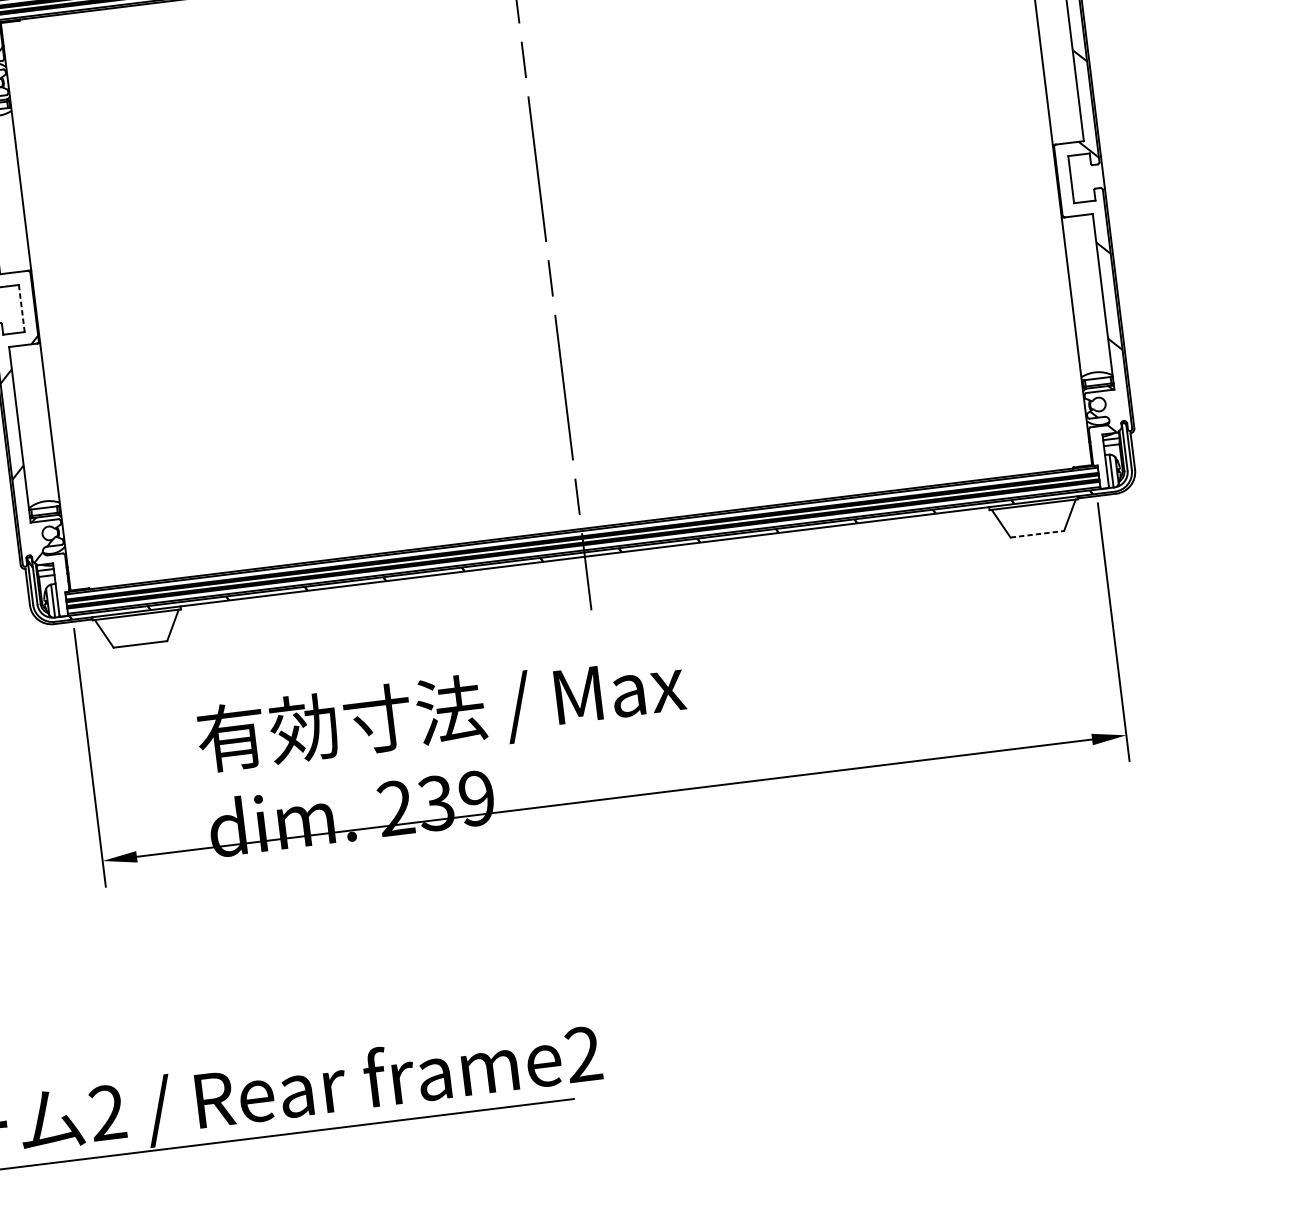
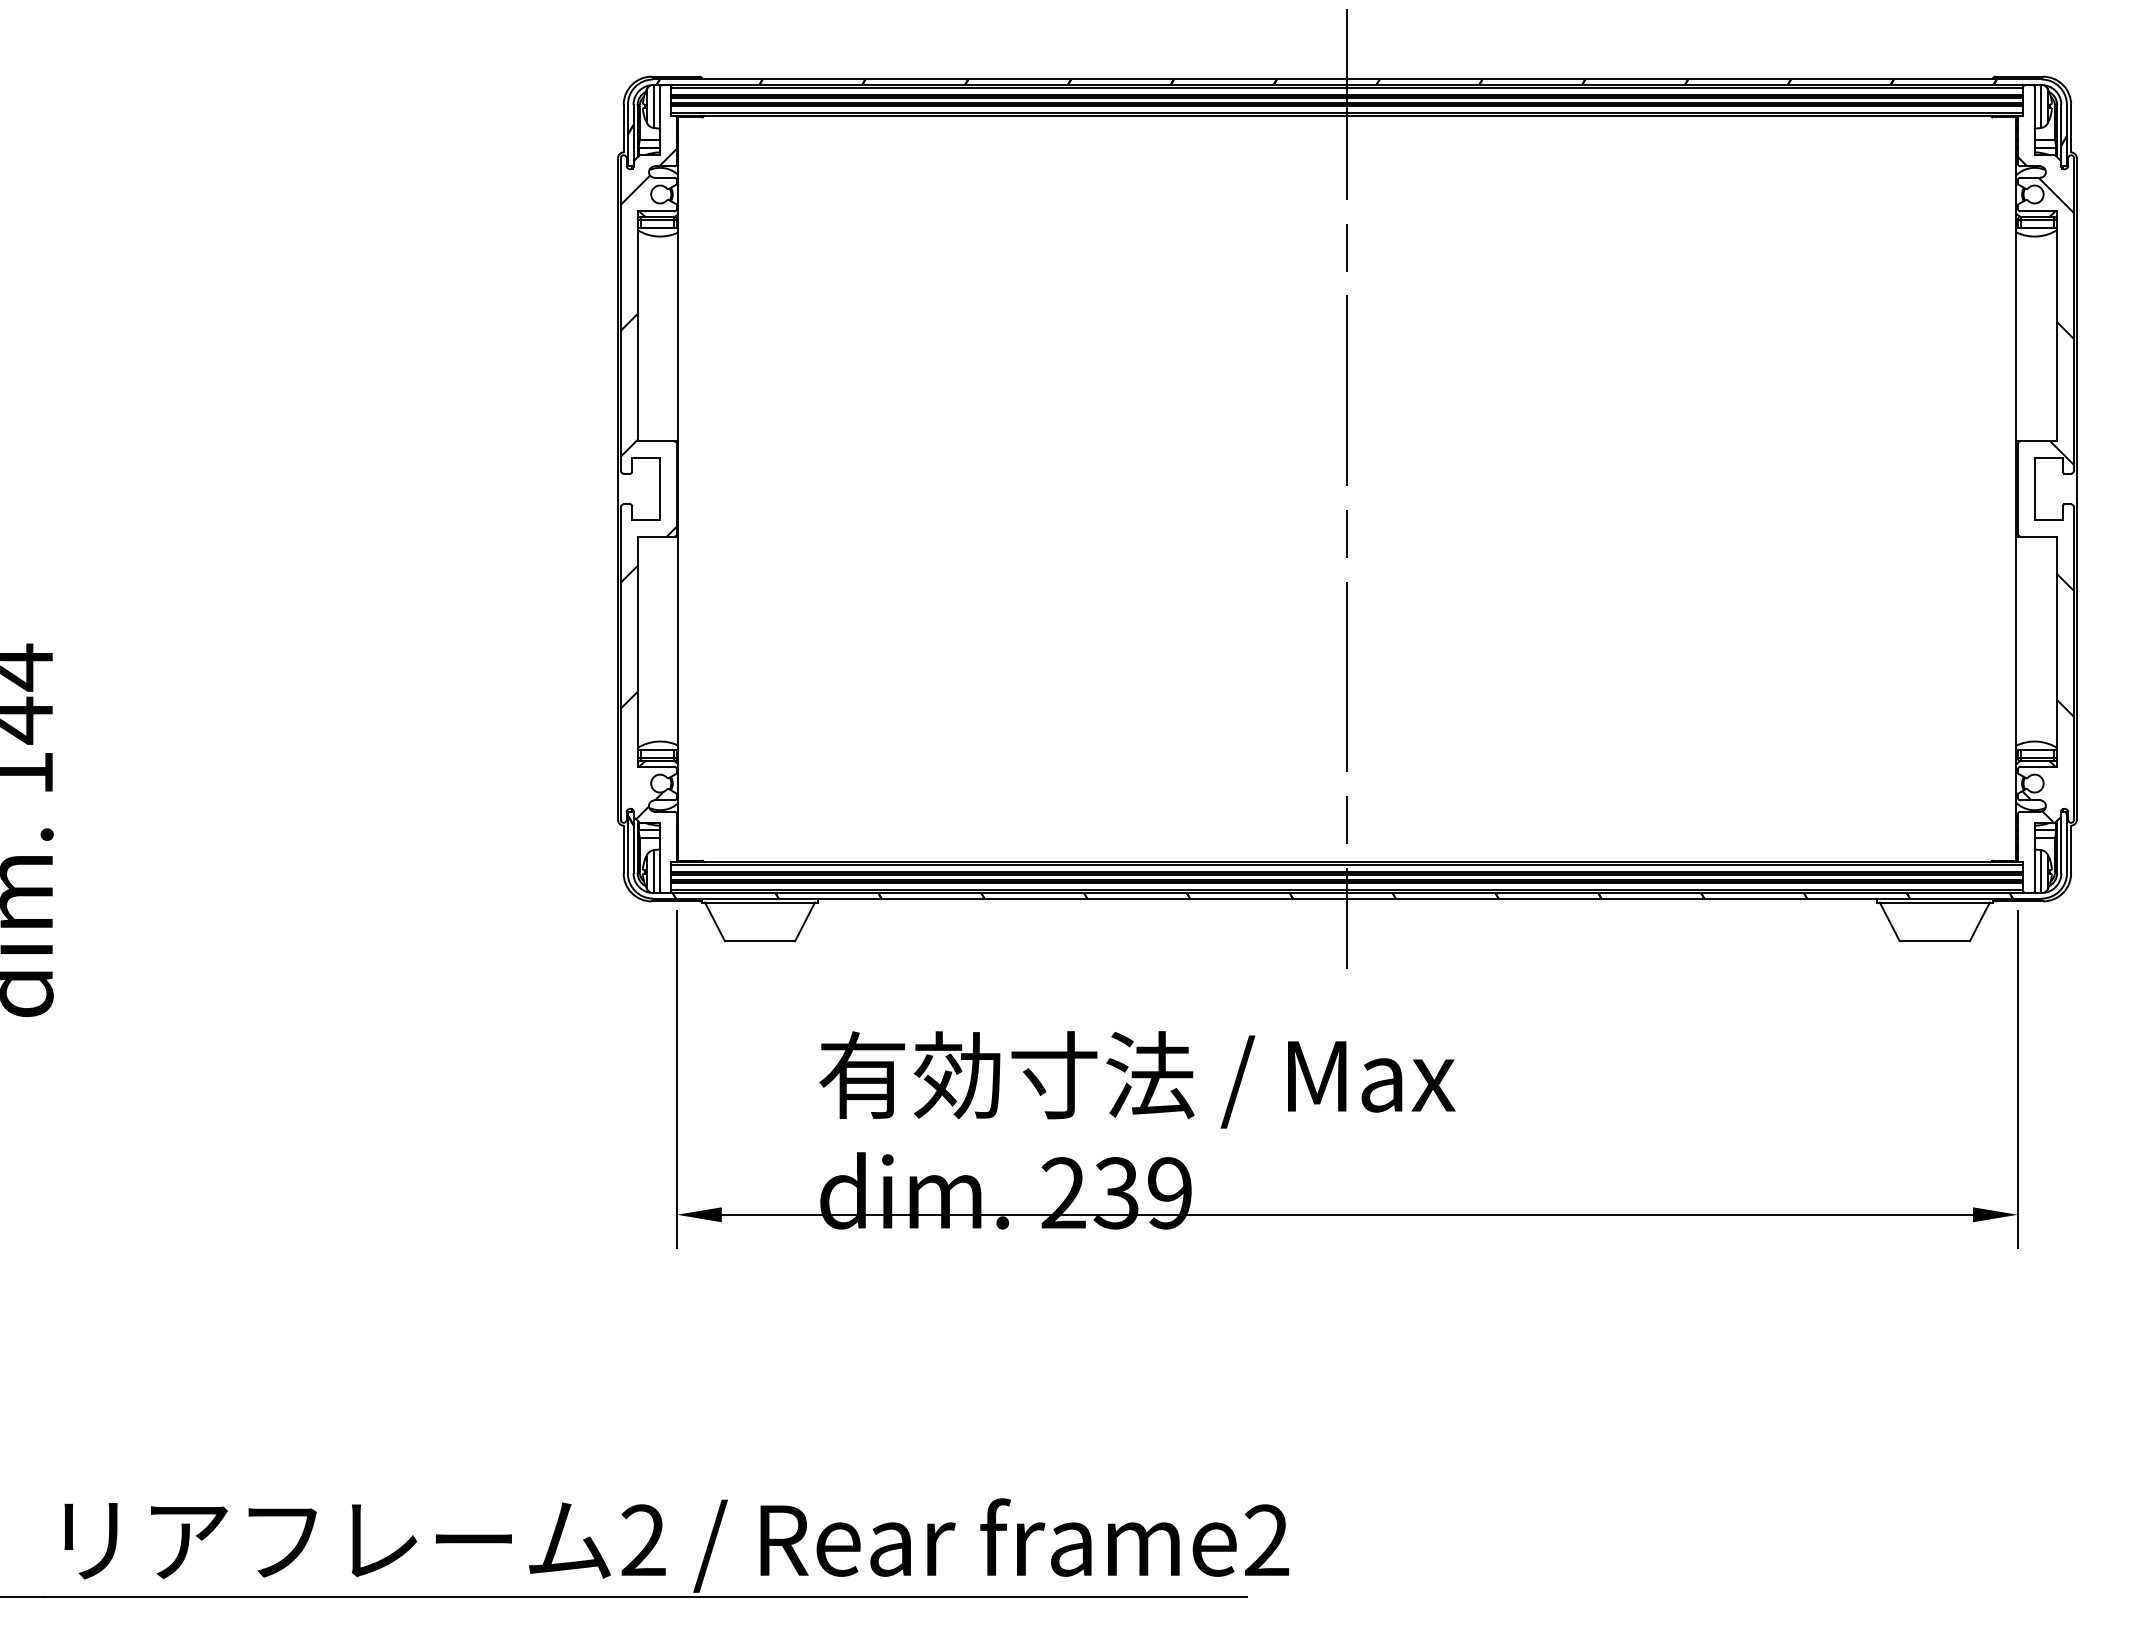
line: (22, 308) -> (660, 489), dashed -> solid
line: (1037, 534) -> (1935, 941), dashed -> solid

